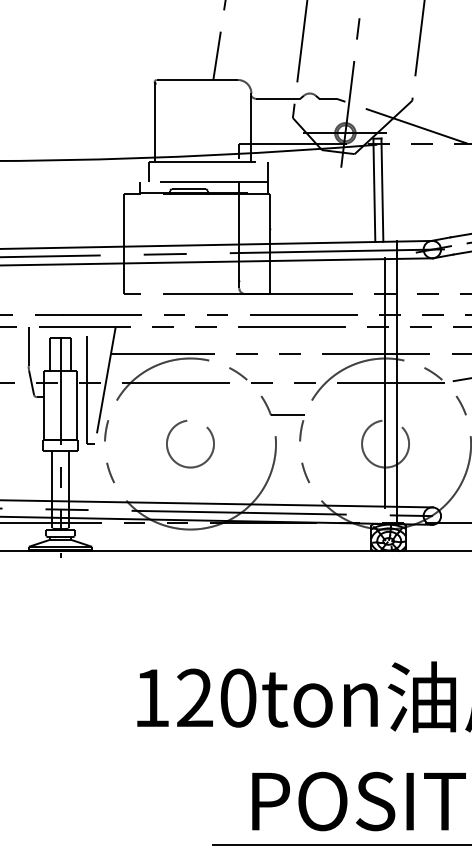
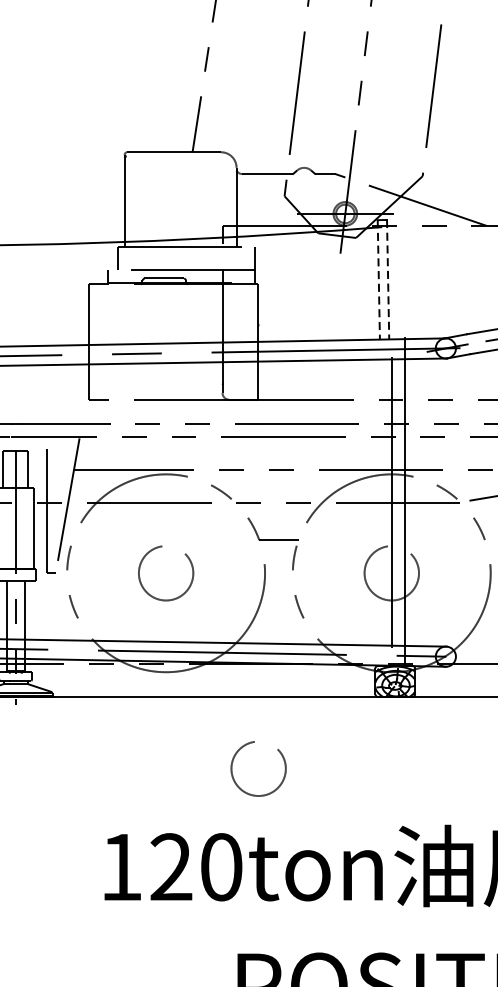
line: (374, 190) -> (378, 280), solid -> dashed
line: (382, 190) -> (388, 280), solid -> dashed
circle: (270, 612) -> (258, 768), added

